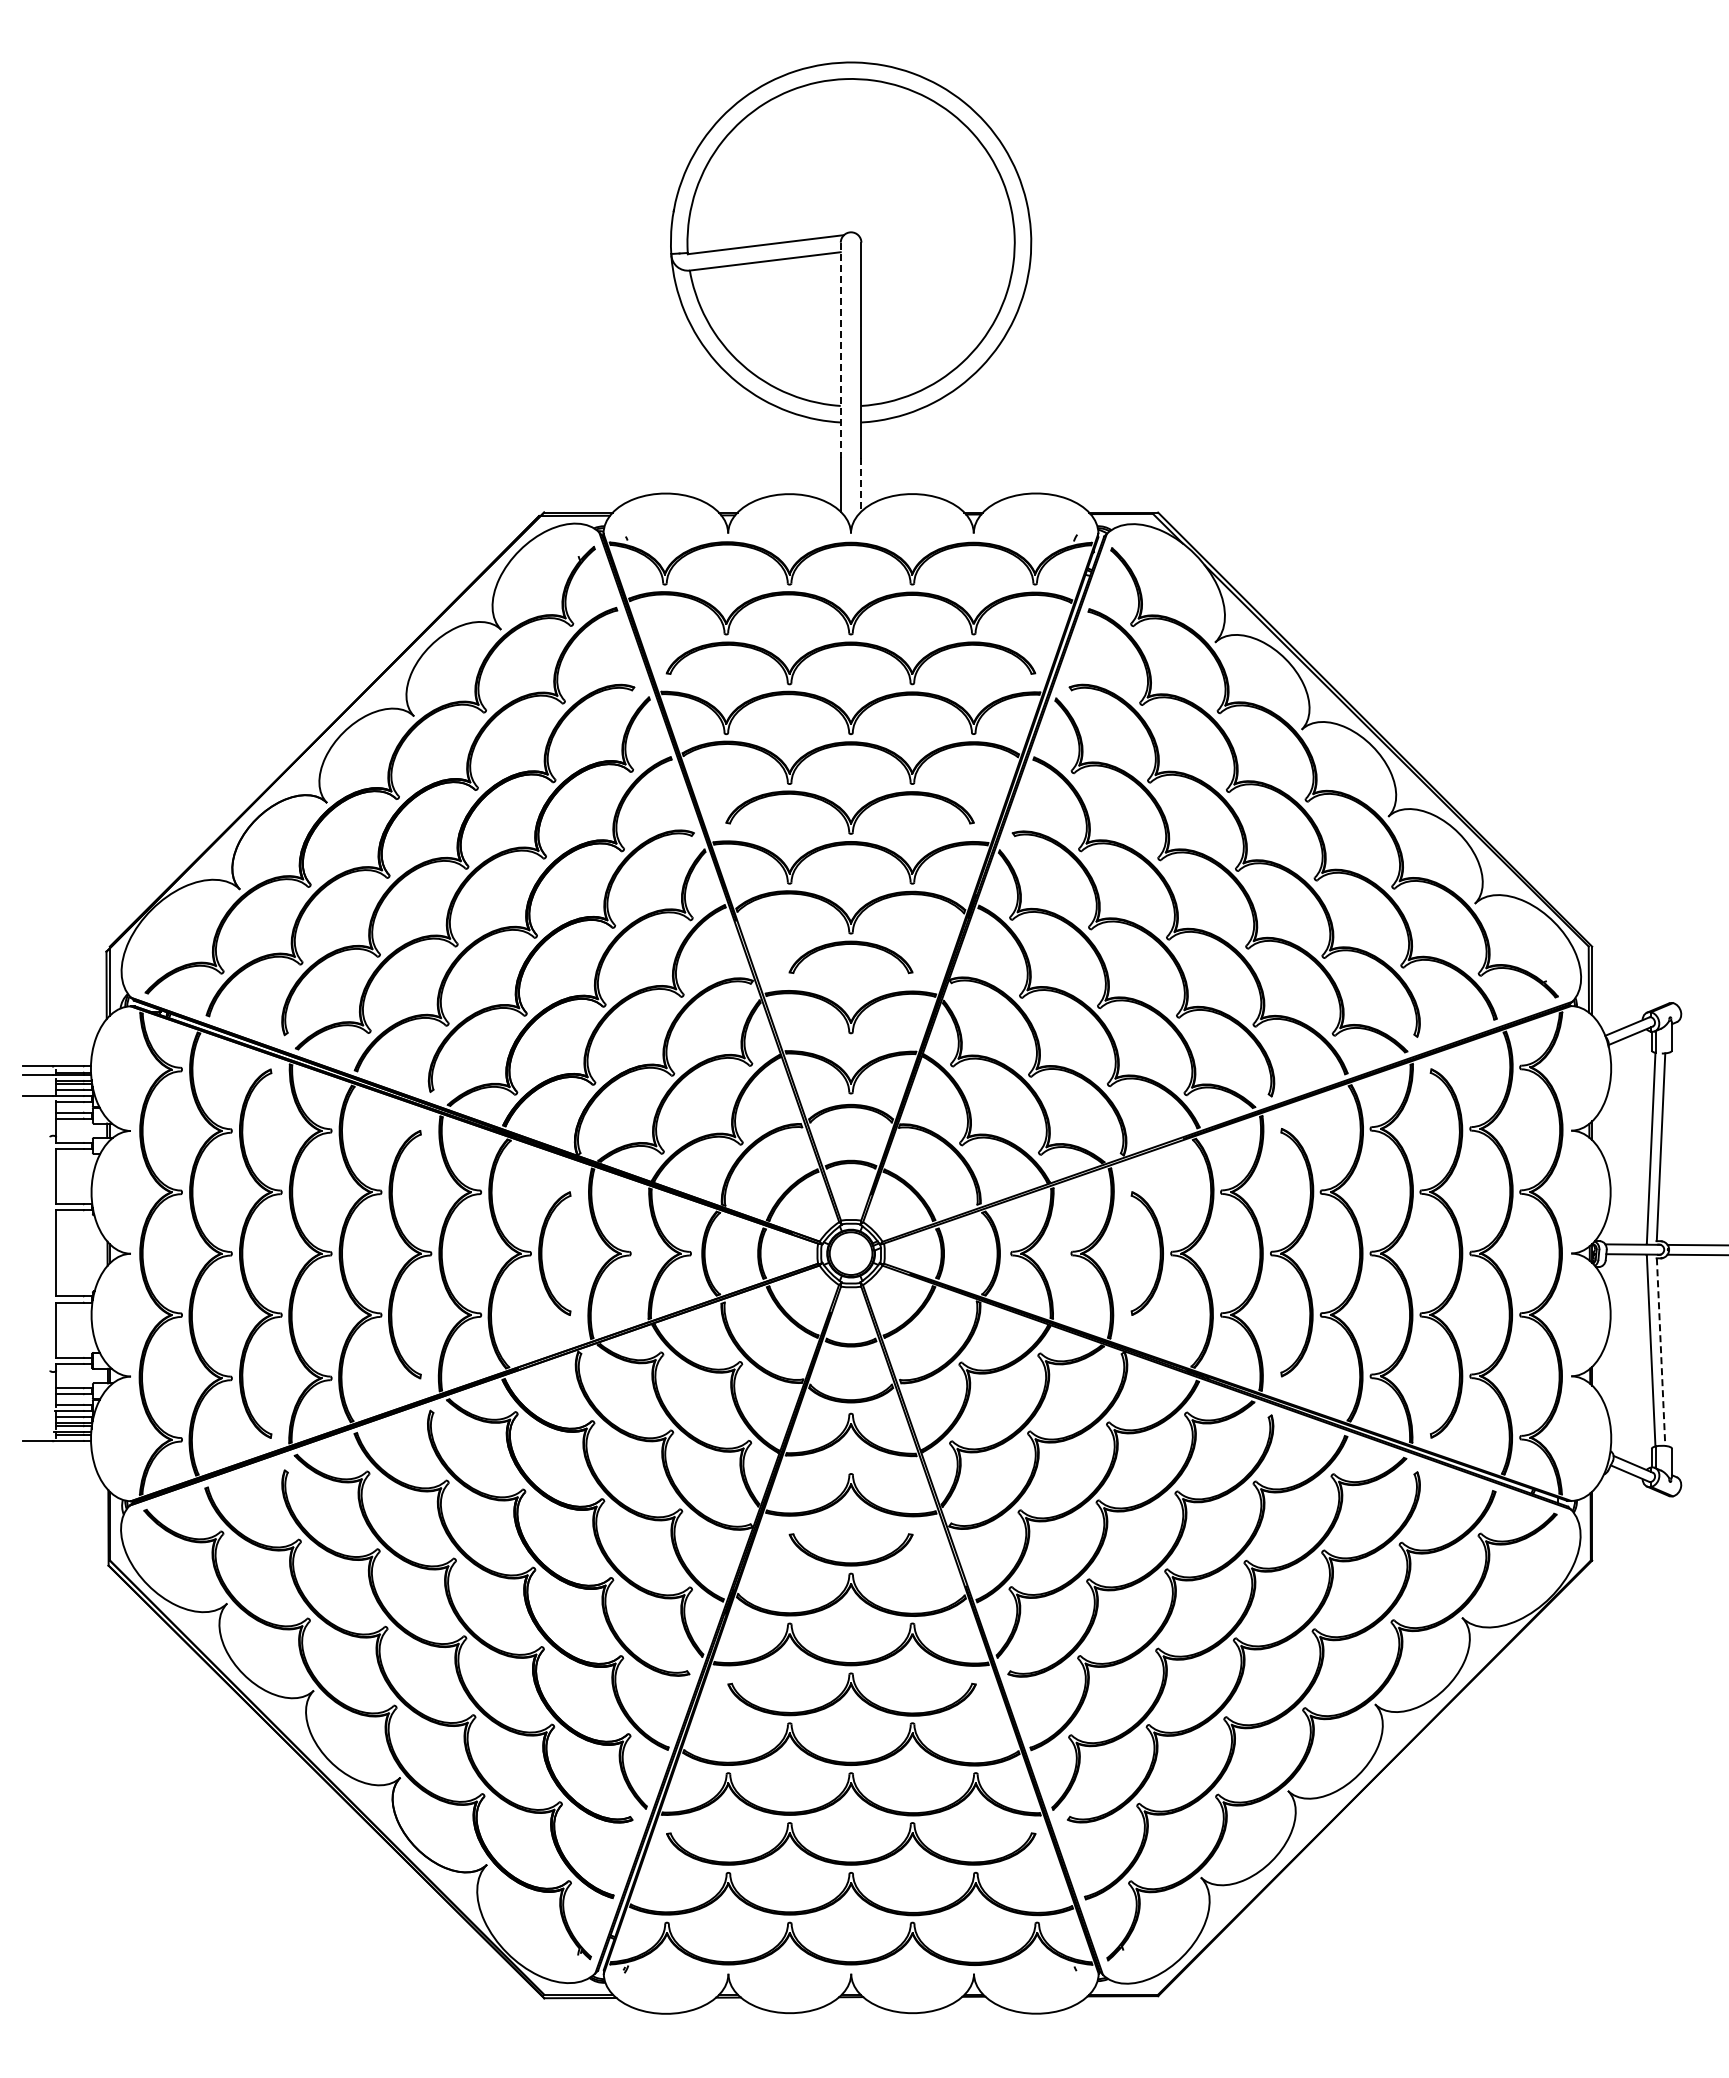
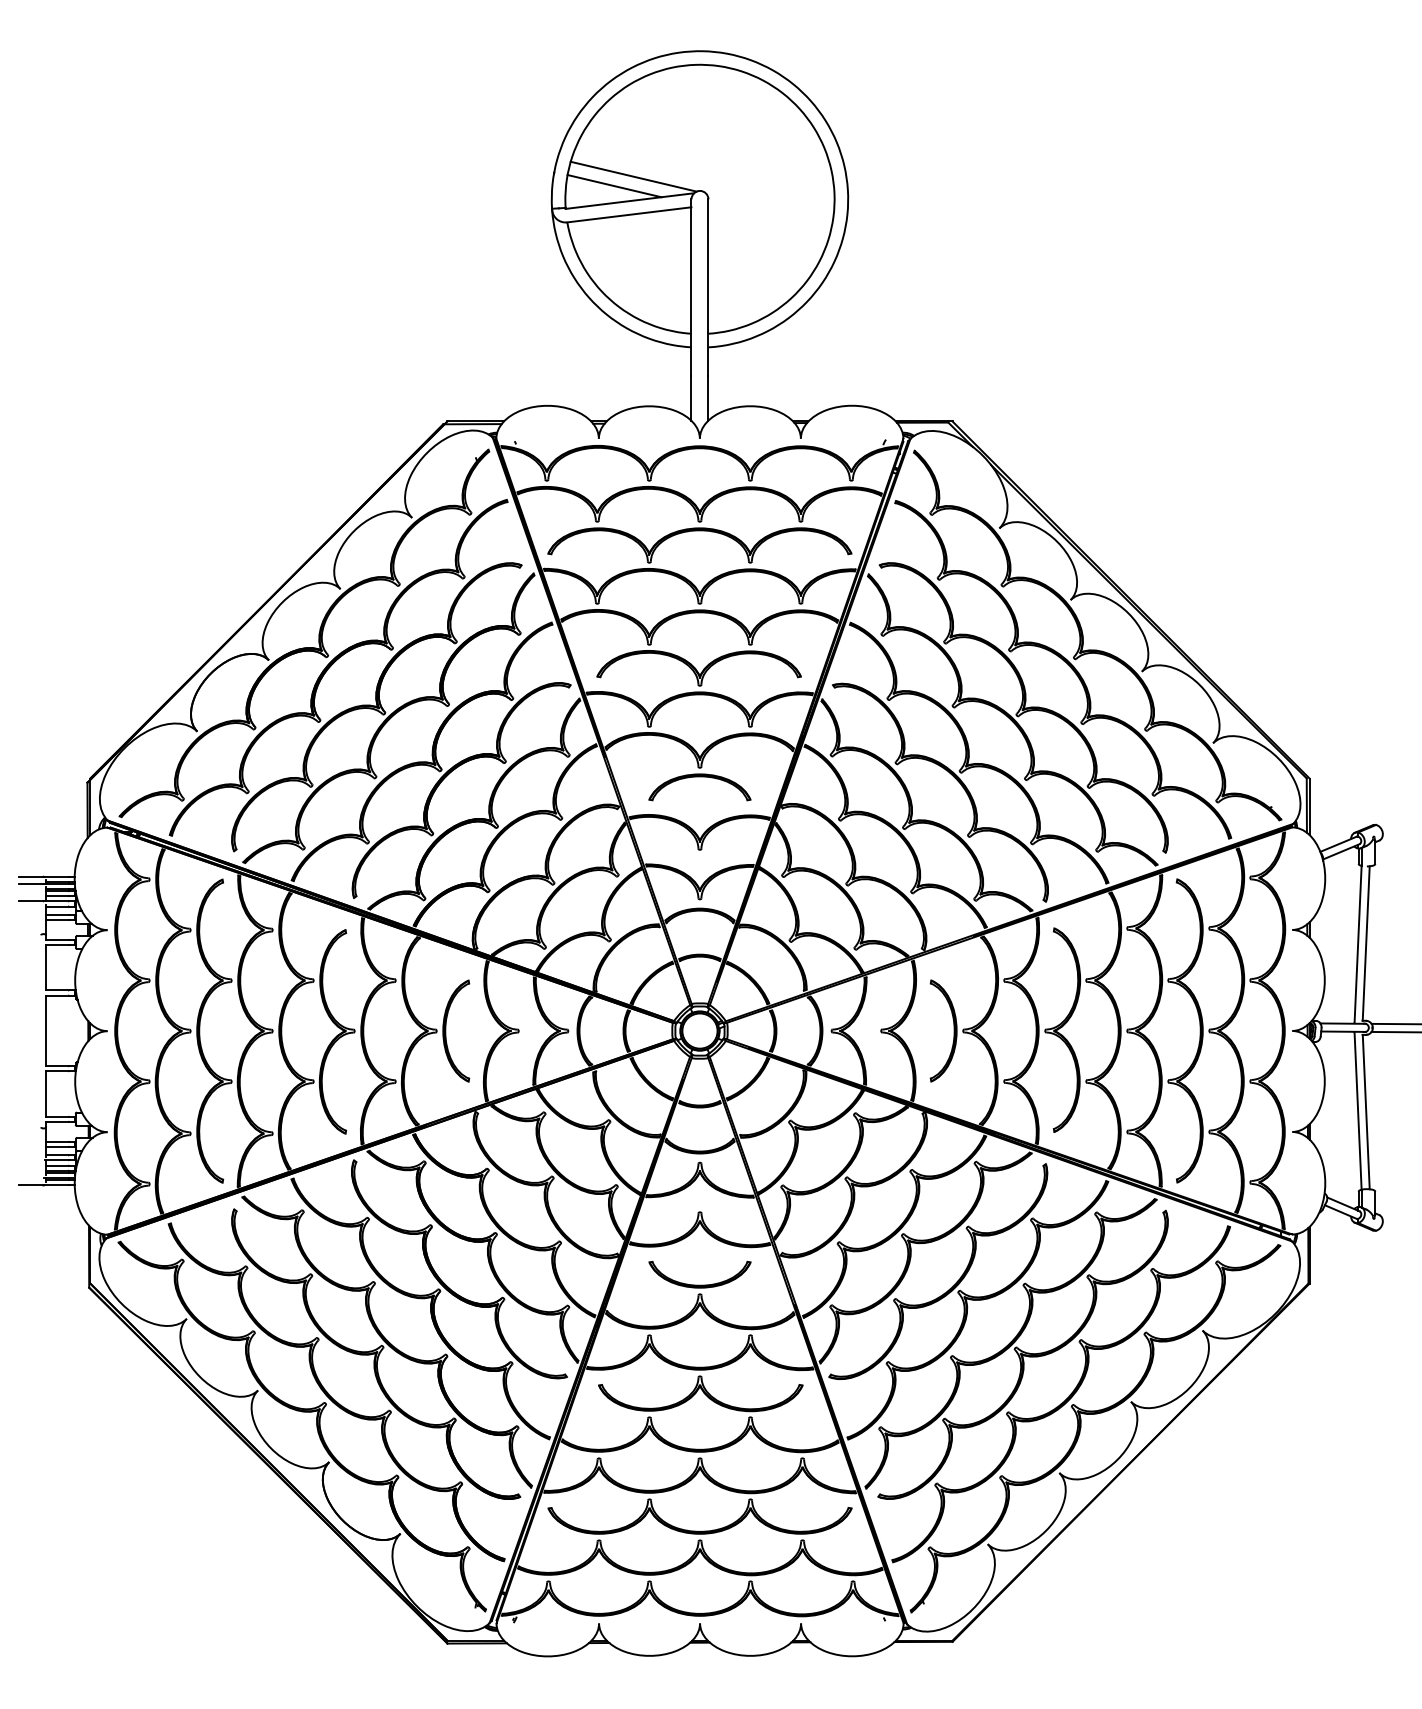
line: (770, 214) -> (633, 176), added
line: (747, 226) -> (614, 186), added
line: (840, 350) -> (691, 288), dashed -> solid
line: (861, 484) -> (708, 398), dashed -> solid
line: (1661, 1352) -> (1366, 1112), dashed -> solid

